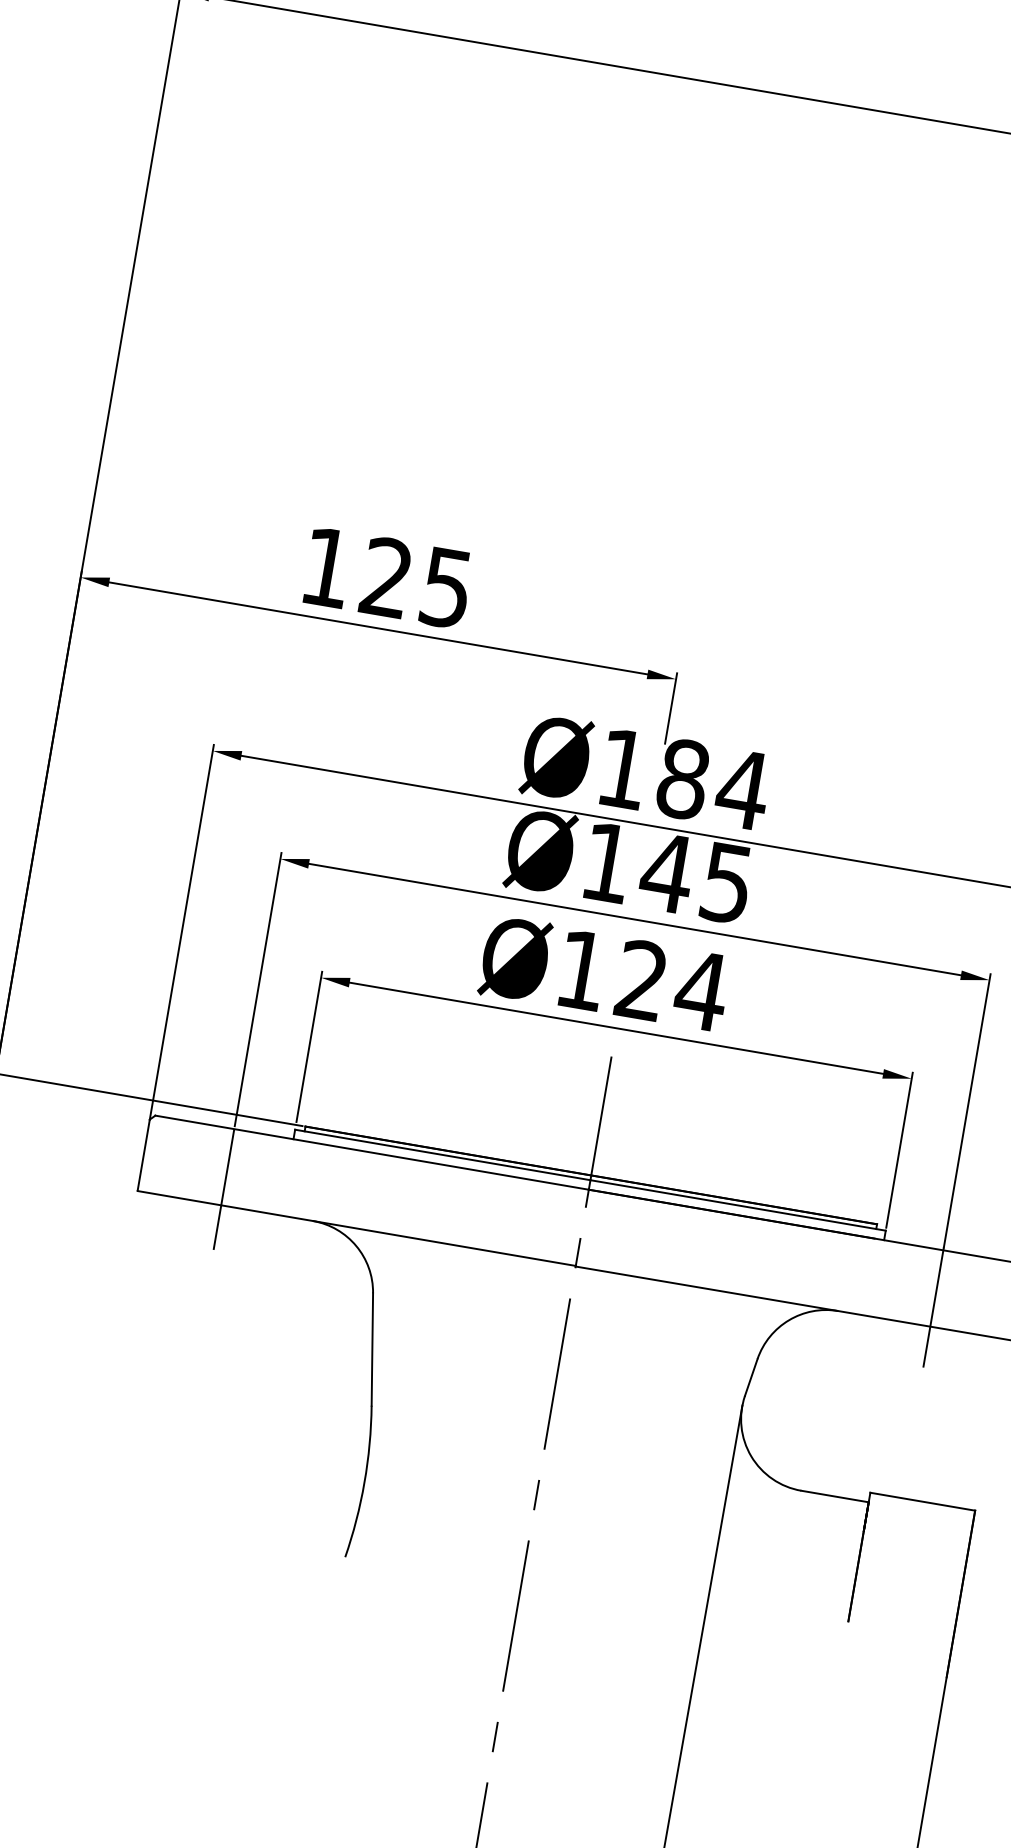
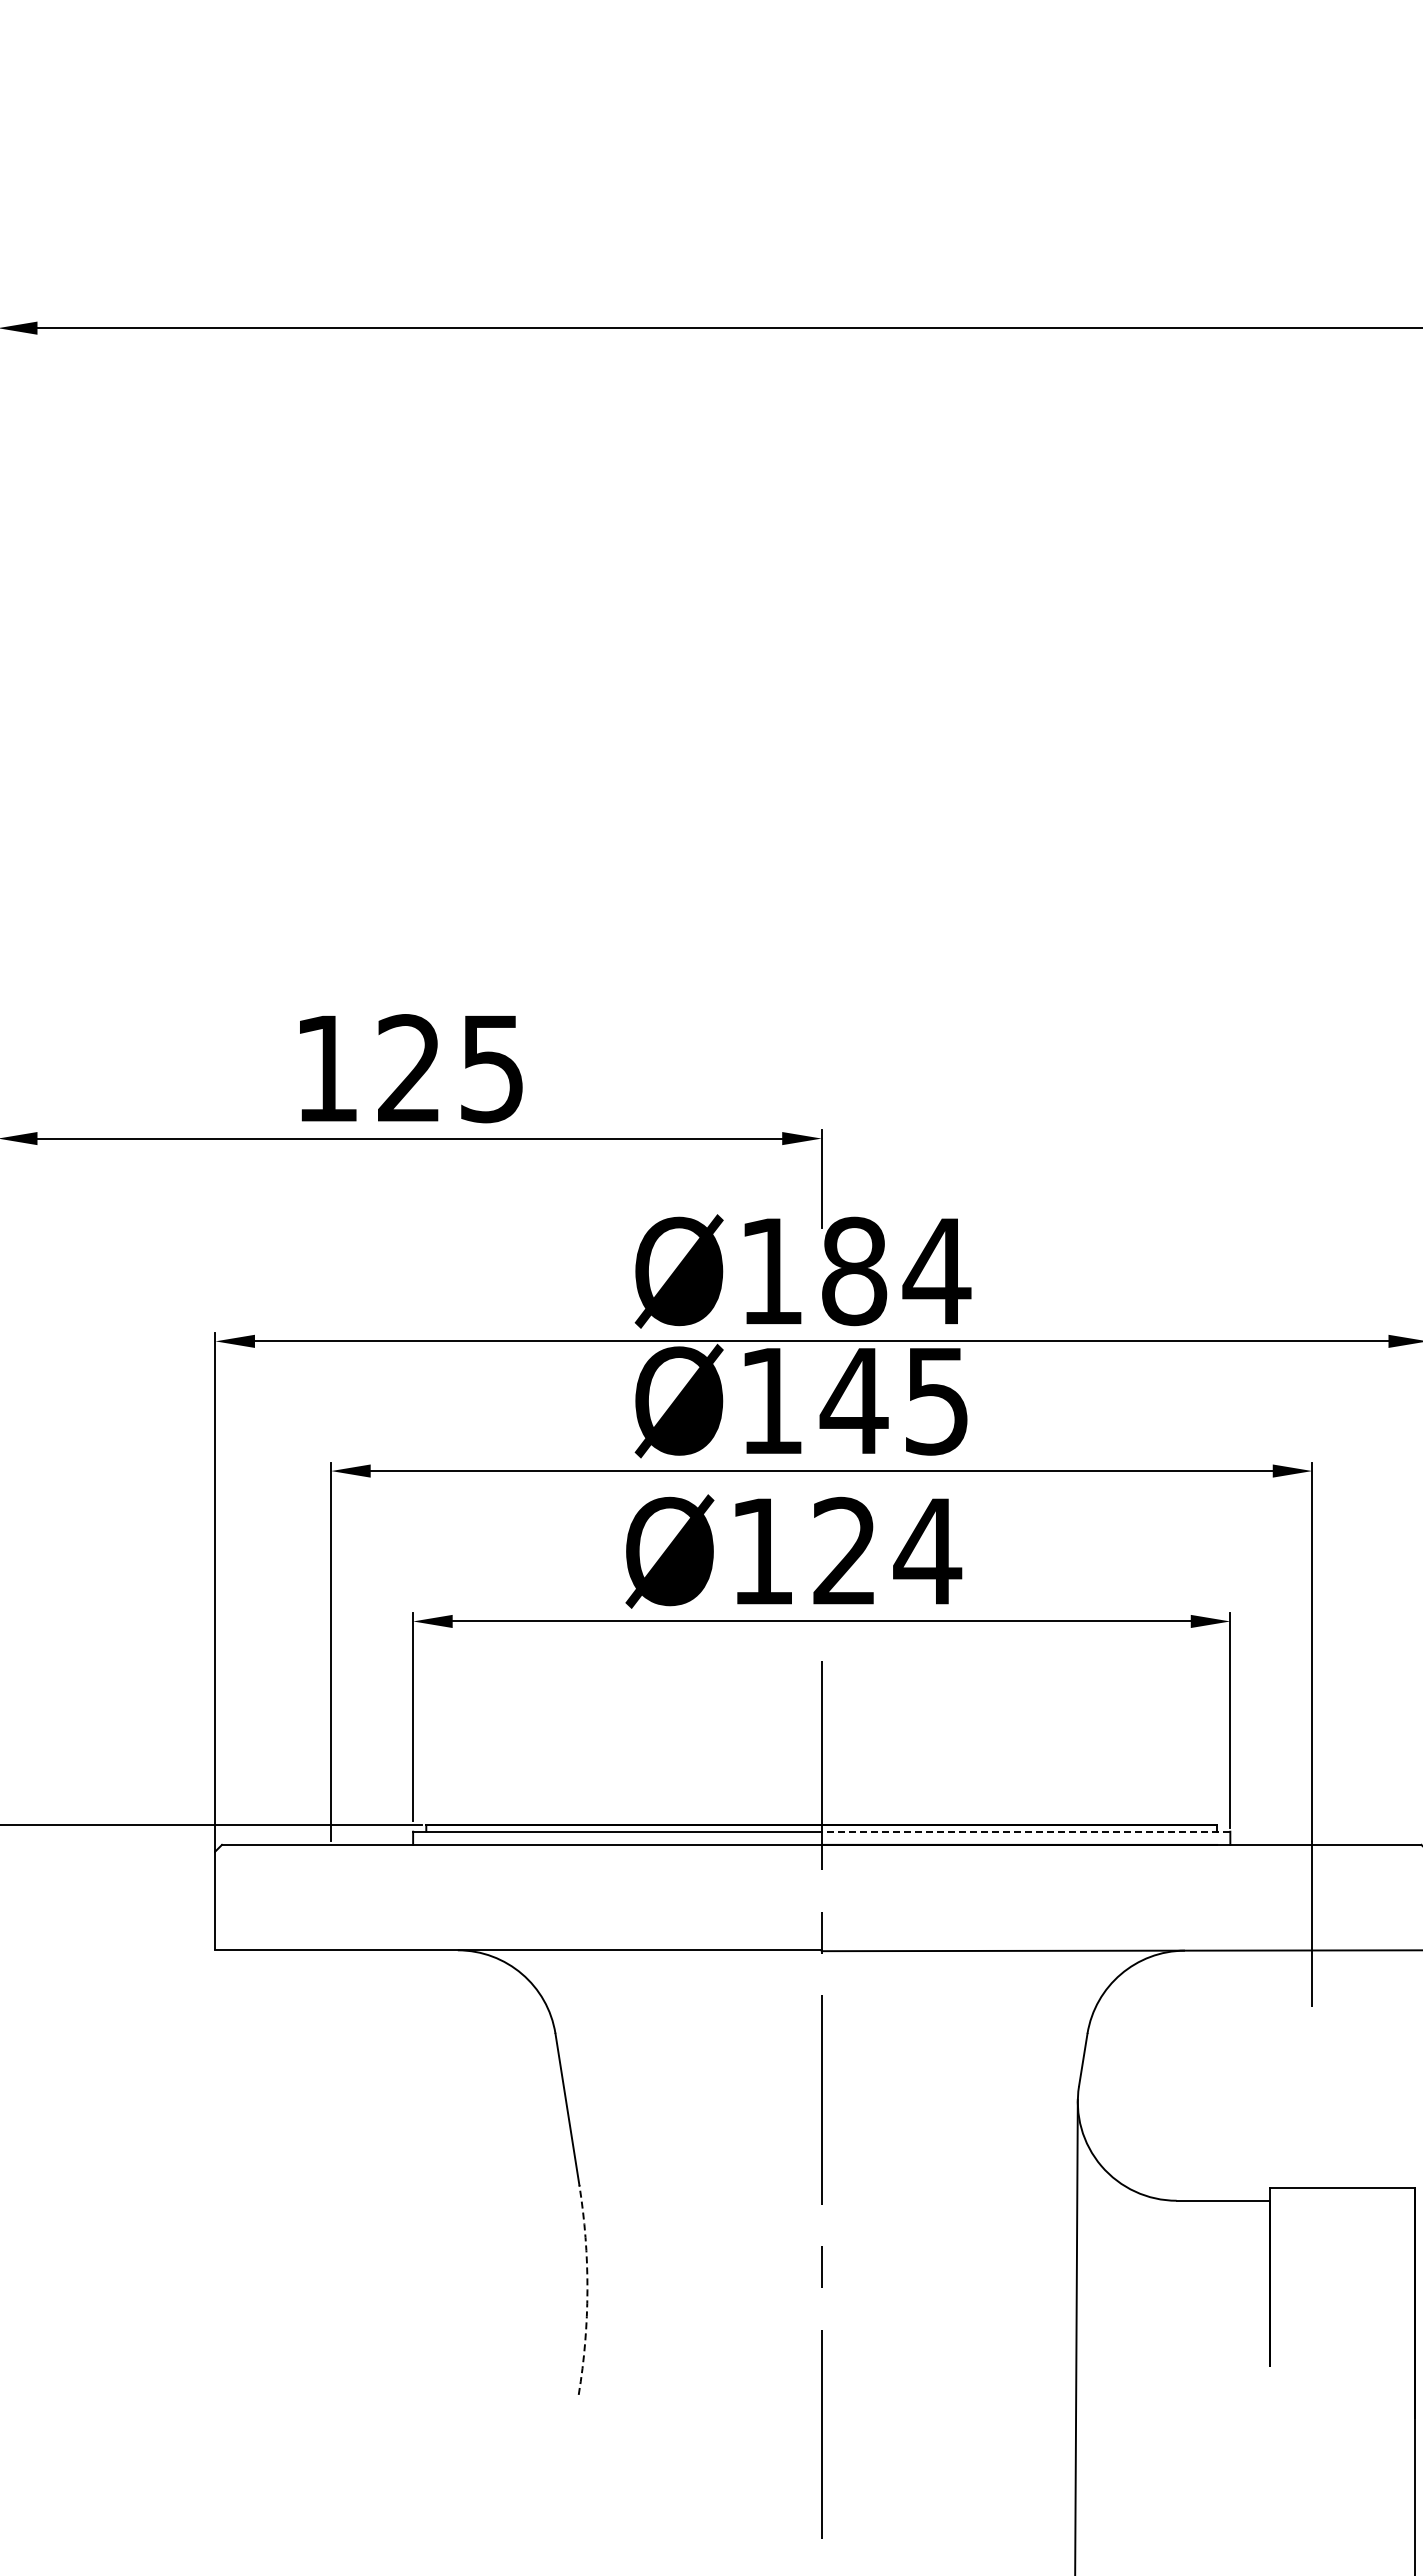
line: (224, 1189) -> (331, 1928), removed
line: (737, 1205) -> (1025, 1831), solid -> dashed
arc: (364, 1482) -> (587, 2290), solid -> dashed

